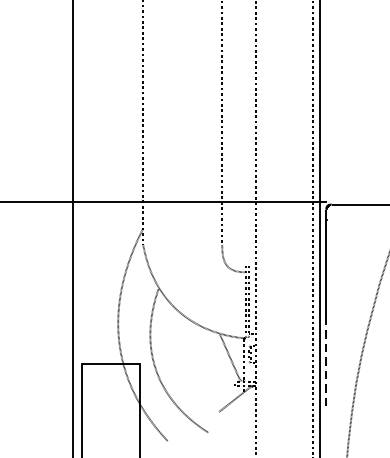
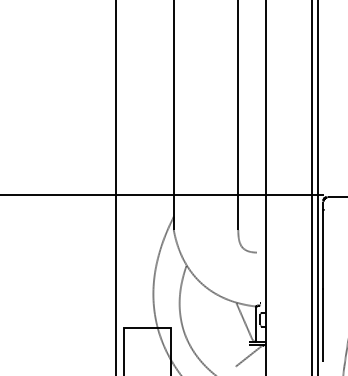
line: (326, 360) -> (323, 324), dashed -> solid

